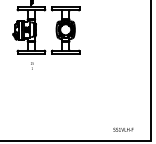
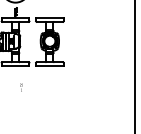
text: (32, 65) -> (21, 87), moved

